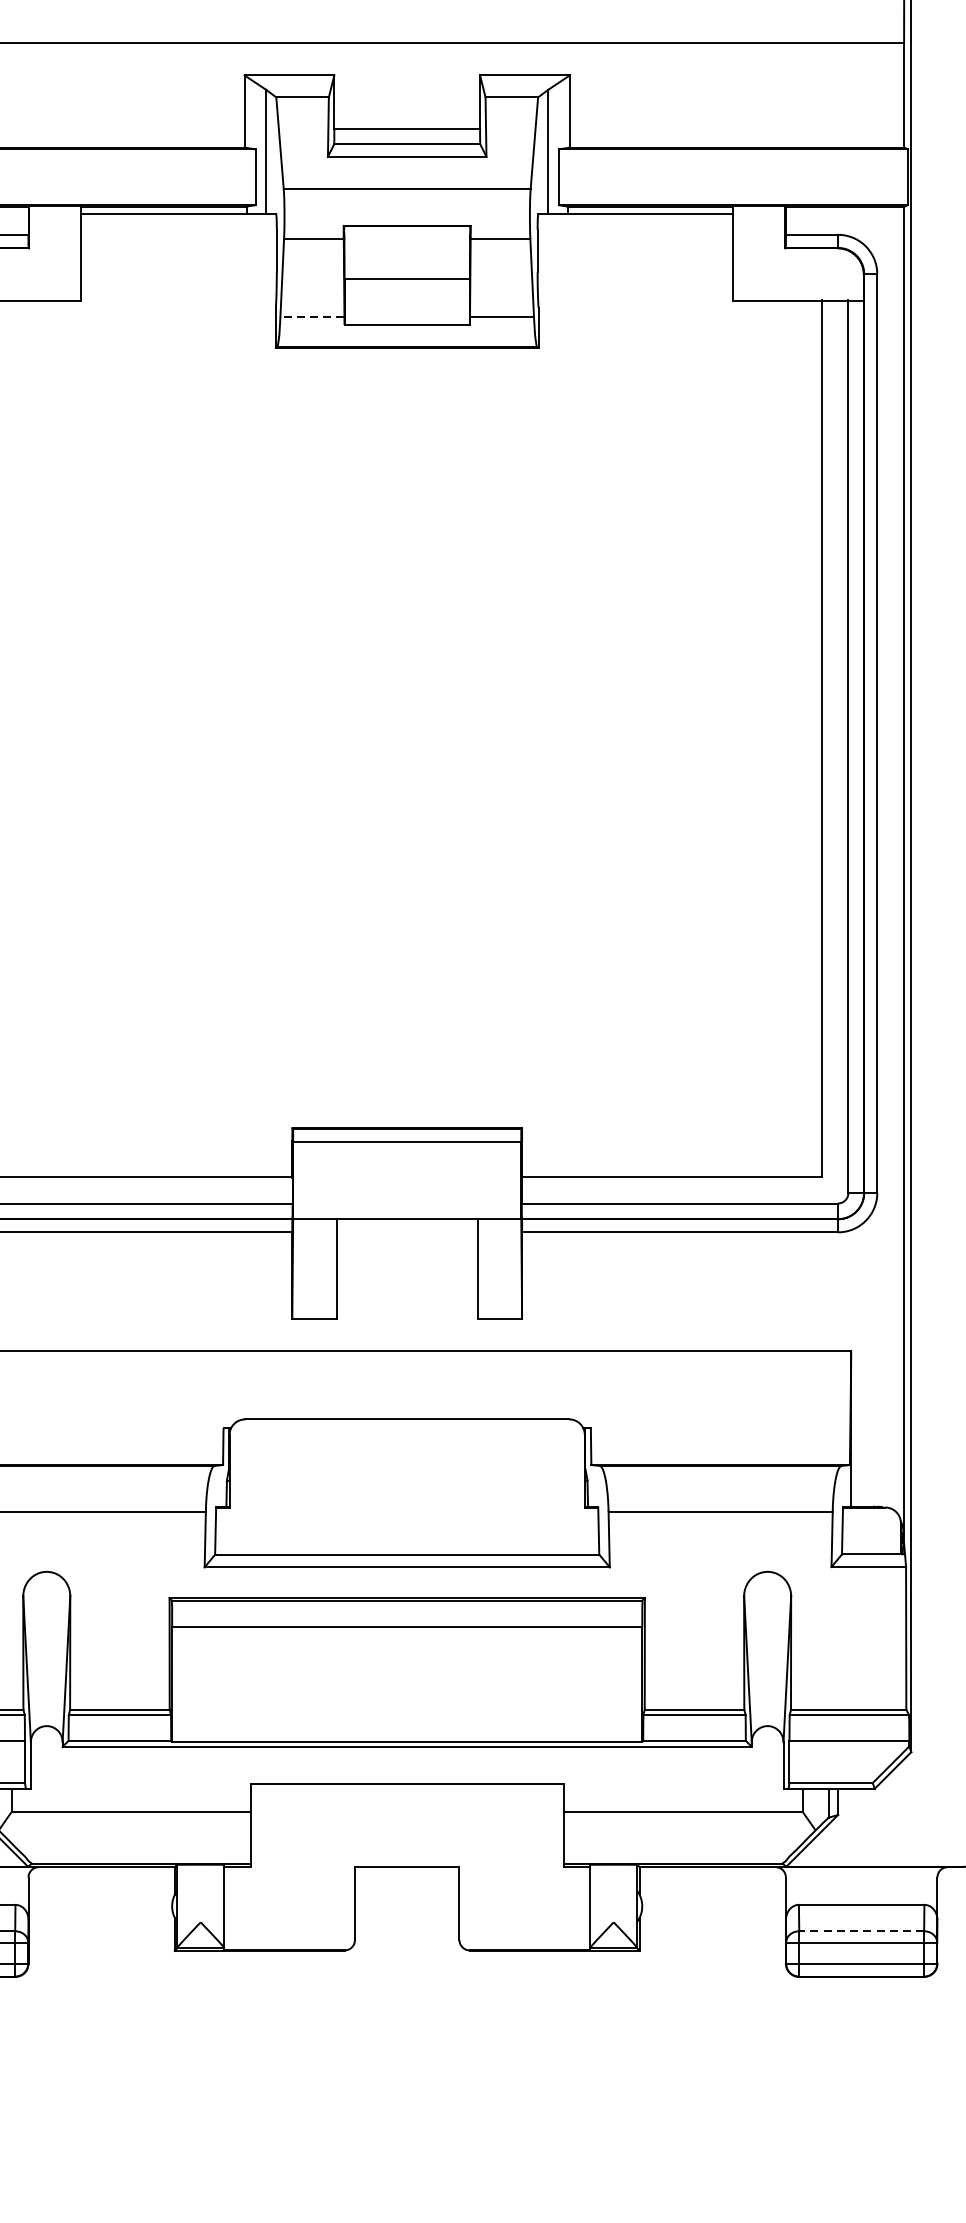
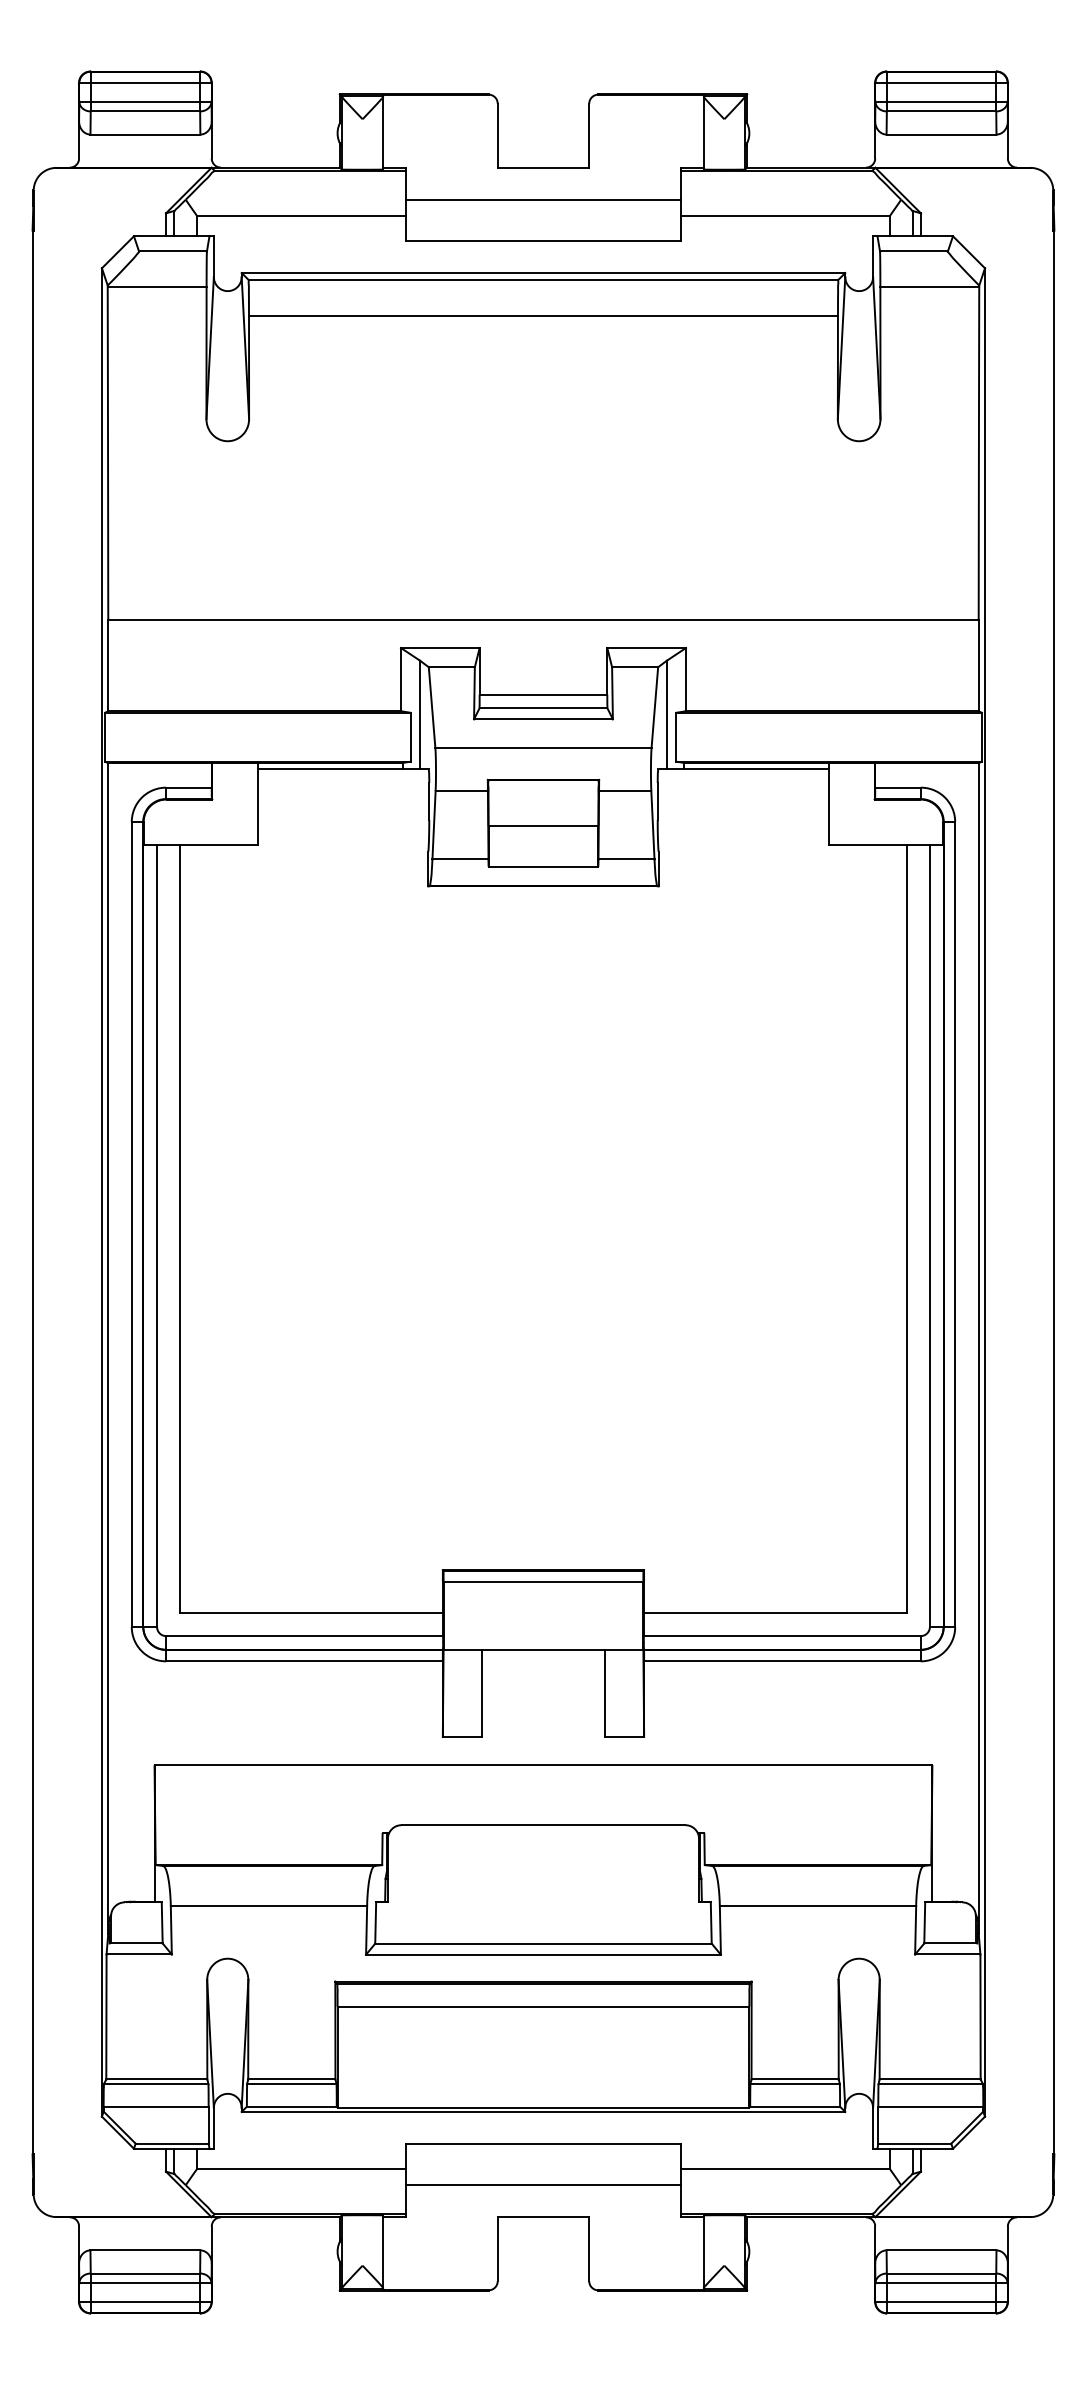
line: (311, 316) -> (459, 859), dashed -> solid
line: (407, 1830) -> (543, 2185), added
line: (861, 1931) -> (941, 2273), dashed -> solid

